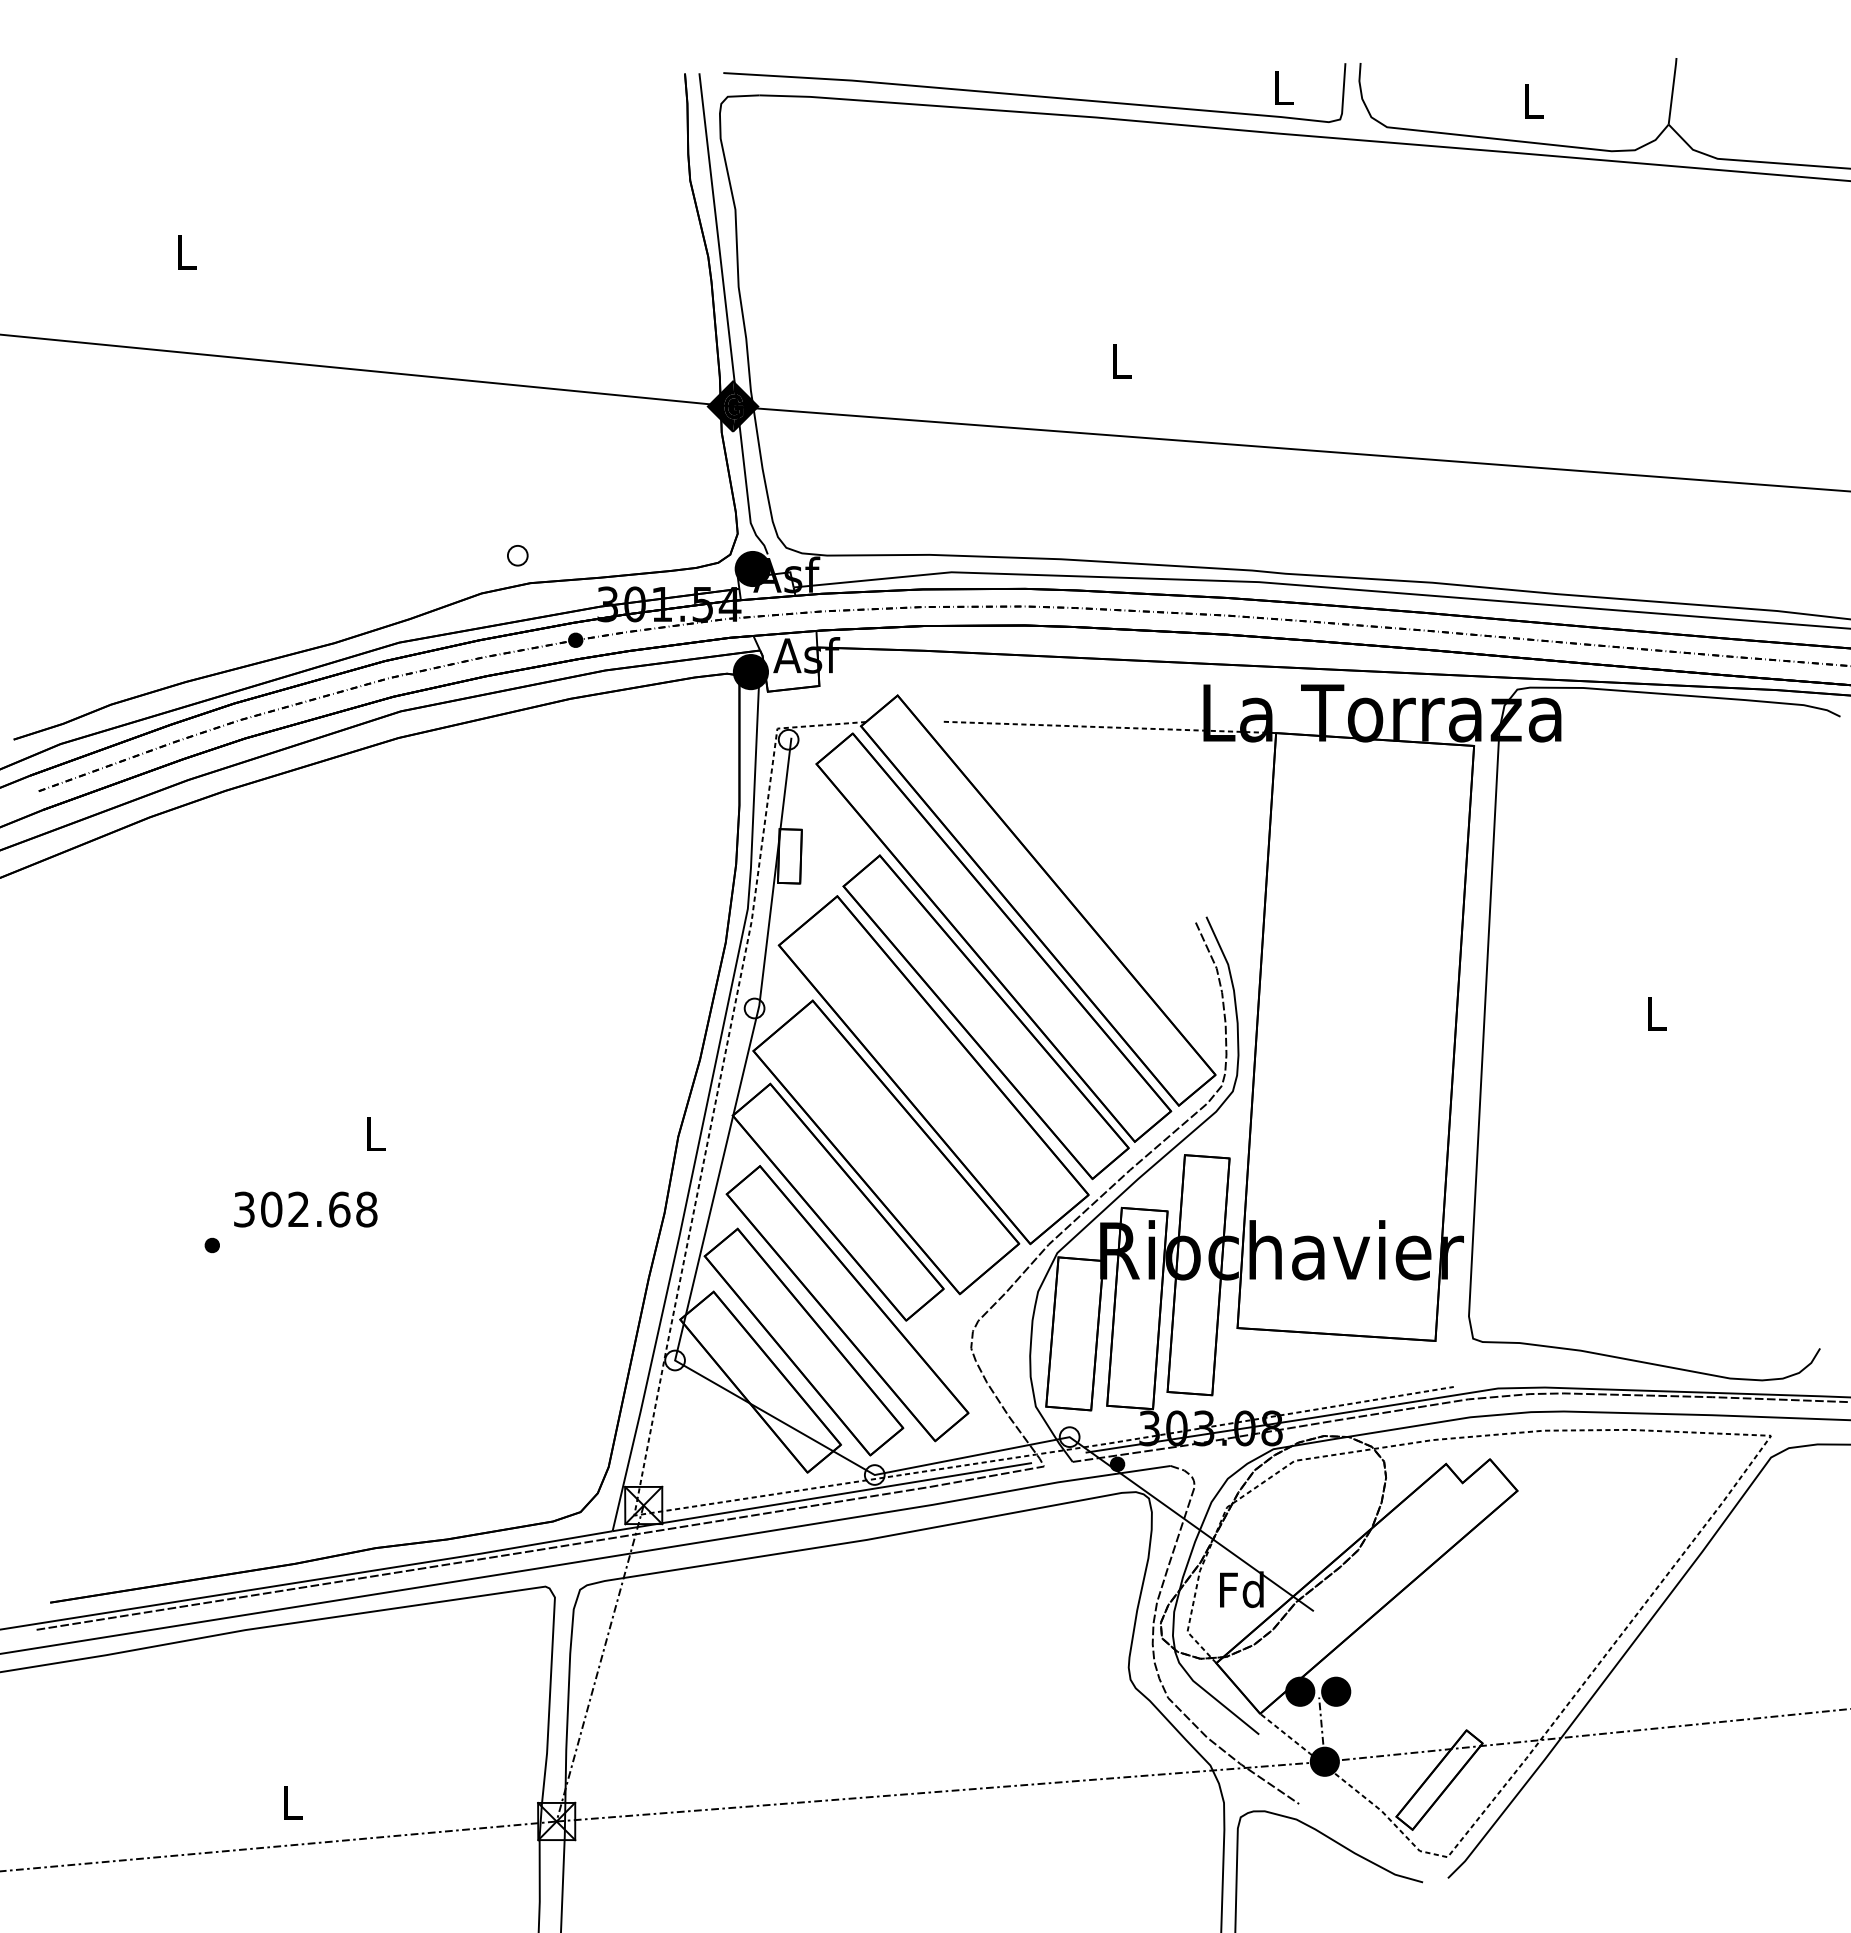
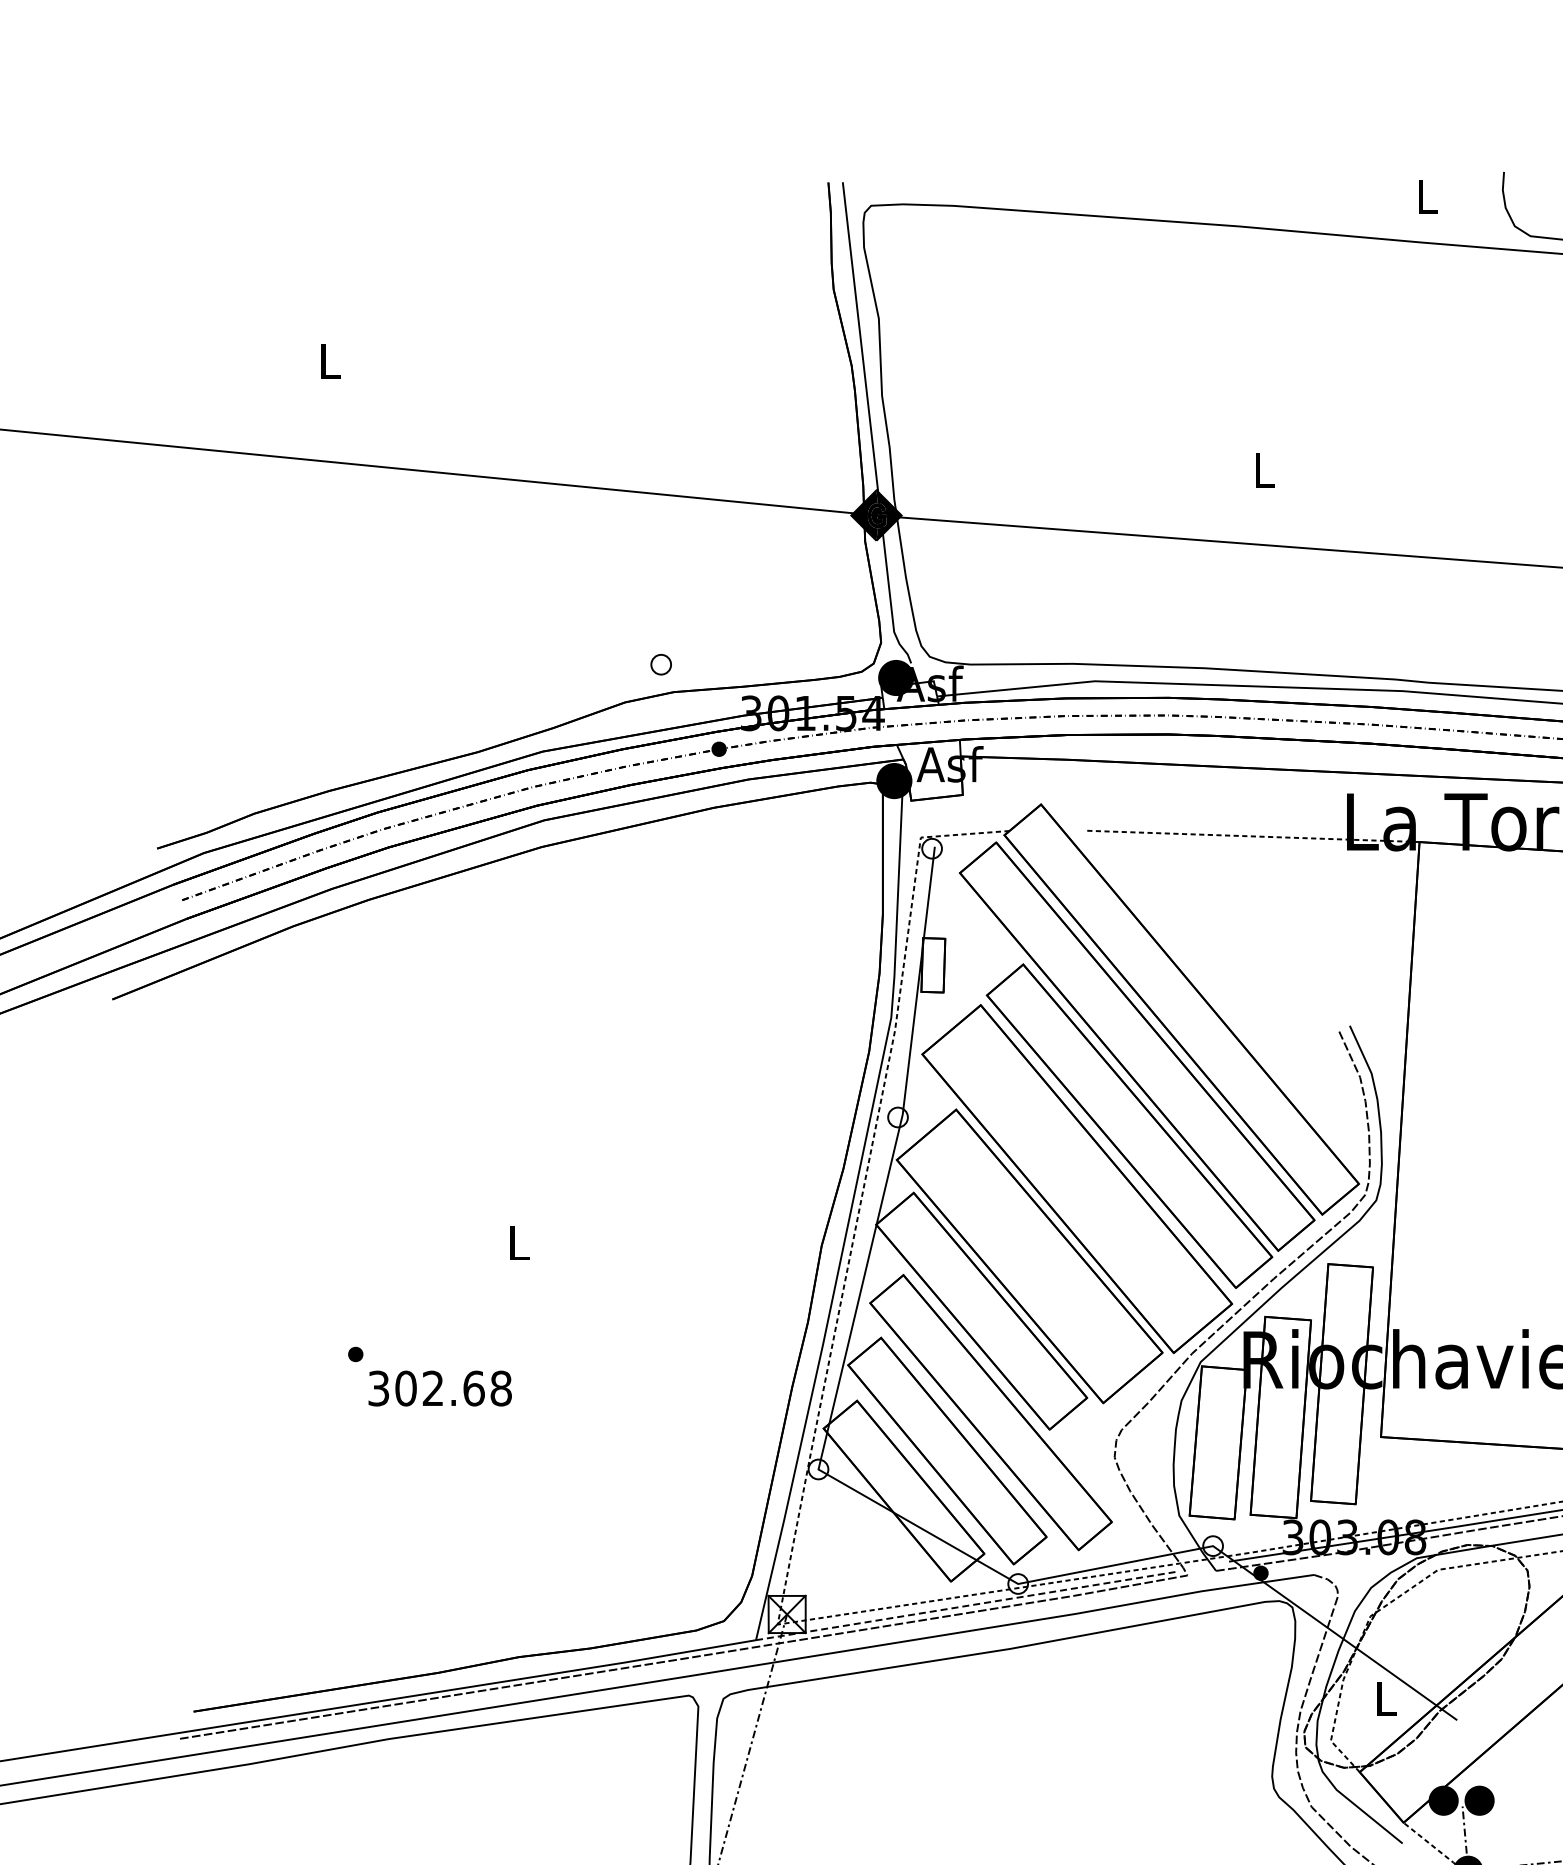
curve: (1034, 95) -> (1177, 204), removed
text: (305, 1209) -> (439, 1388), moved
line: (822, 1497) -> (965, 1606), solid -> dashed
text: (1241, 1589) -> (1384, 1698), Fd -> L

